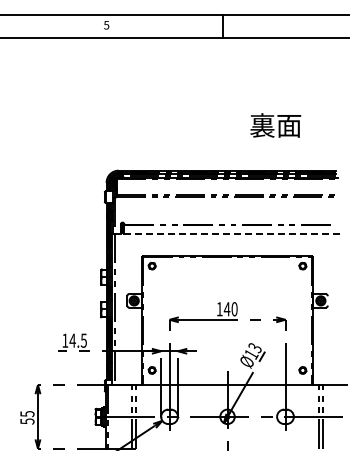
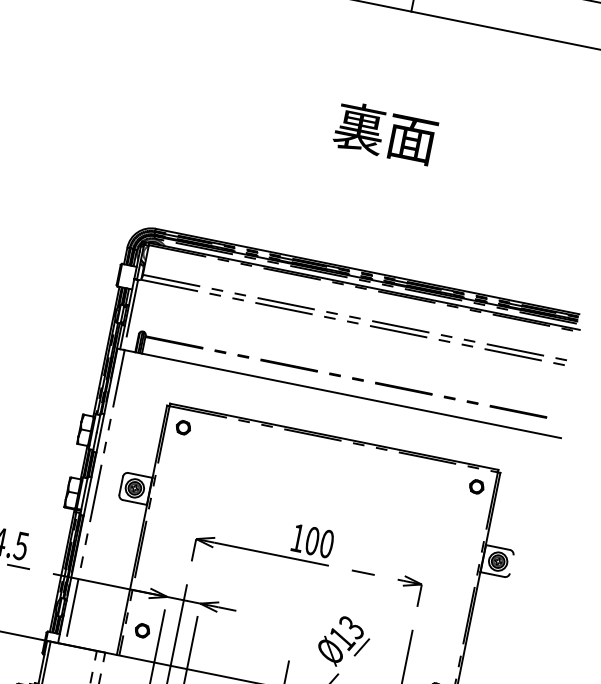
text: (275, 125) -> (385, 132), moved
line: (227, 233) -> (342, 393), dashed -> solid
text: (226, 309) -> (311, 541), 140 -> 100

